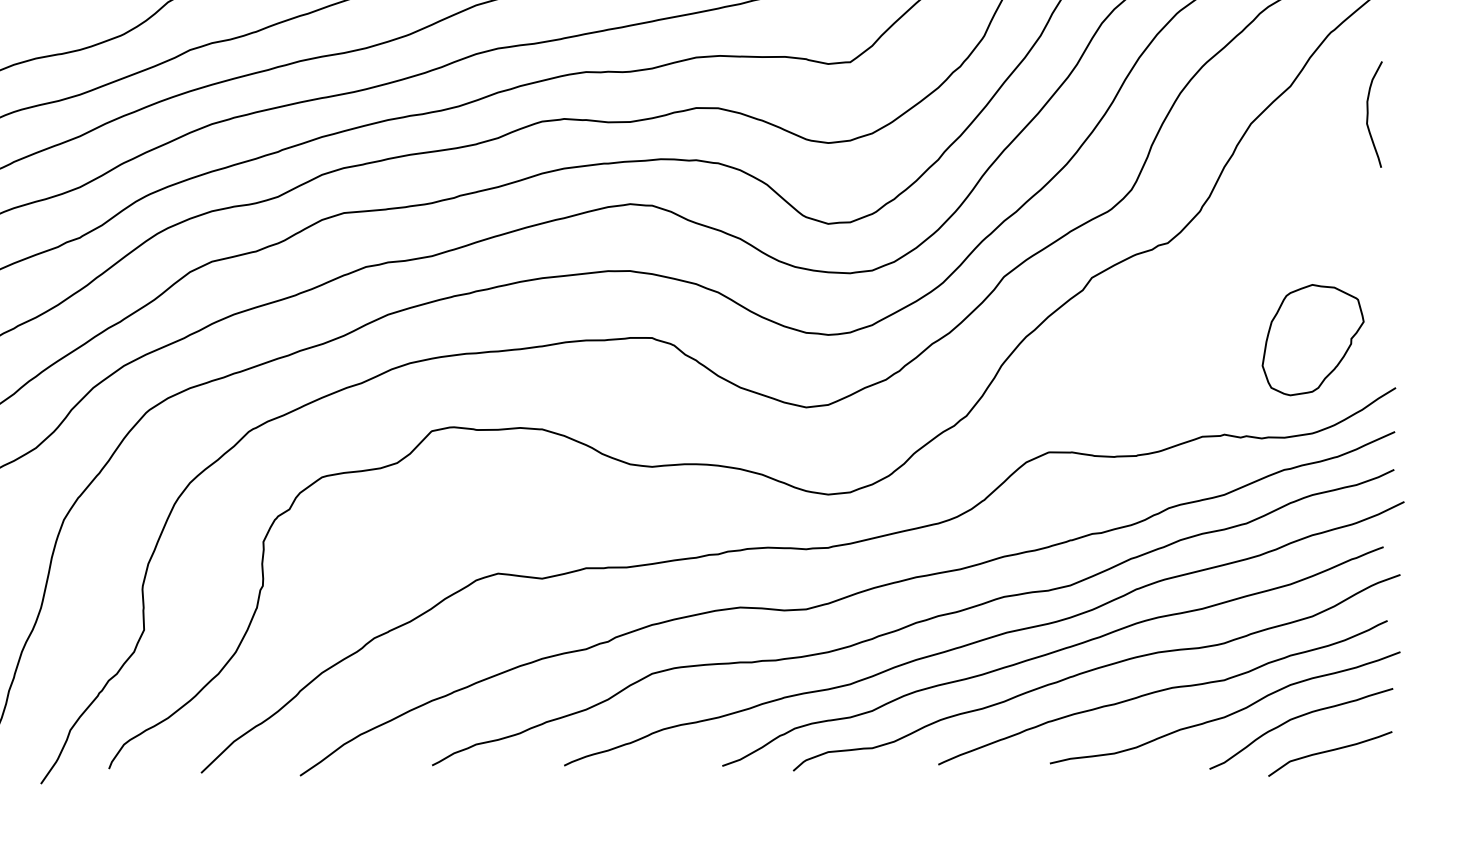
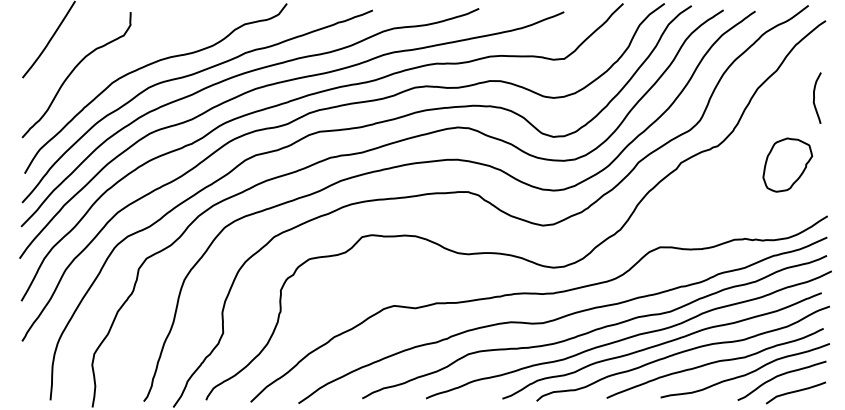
curve: (1368, 113) -> (814, 97), moved
part: (1312, 338) -> (787, 164), moved

